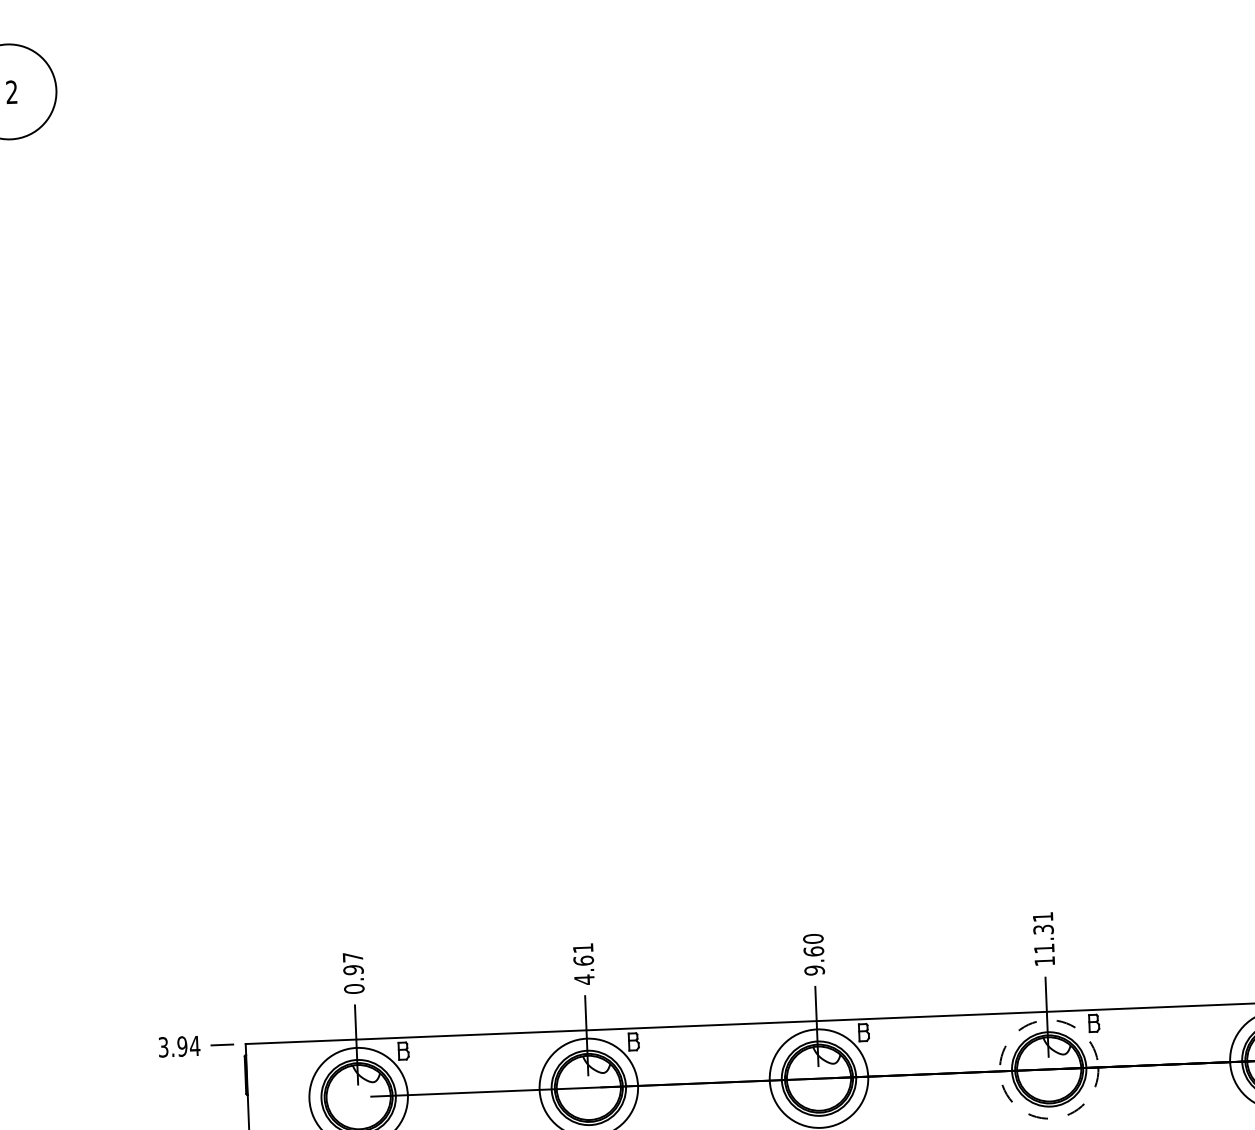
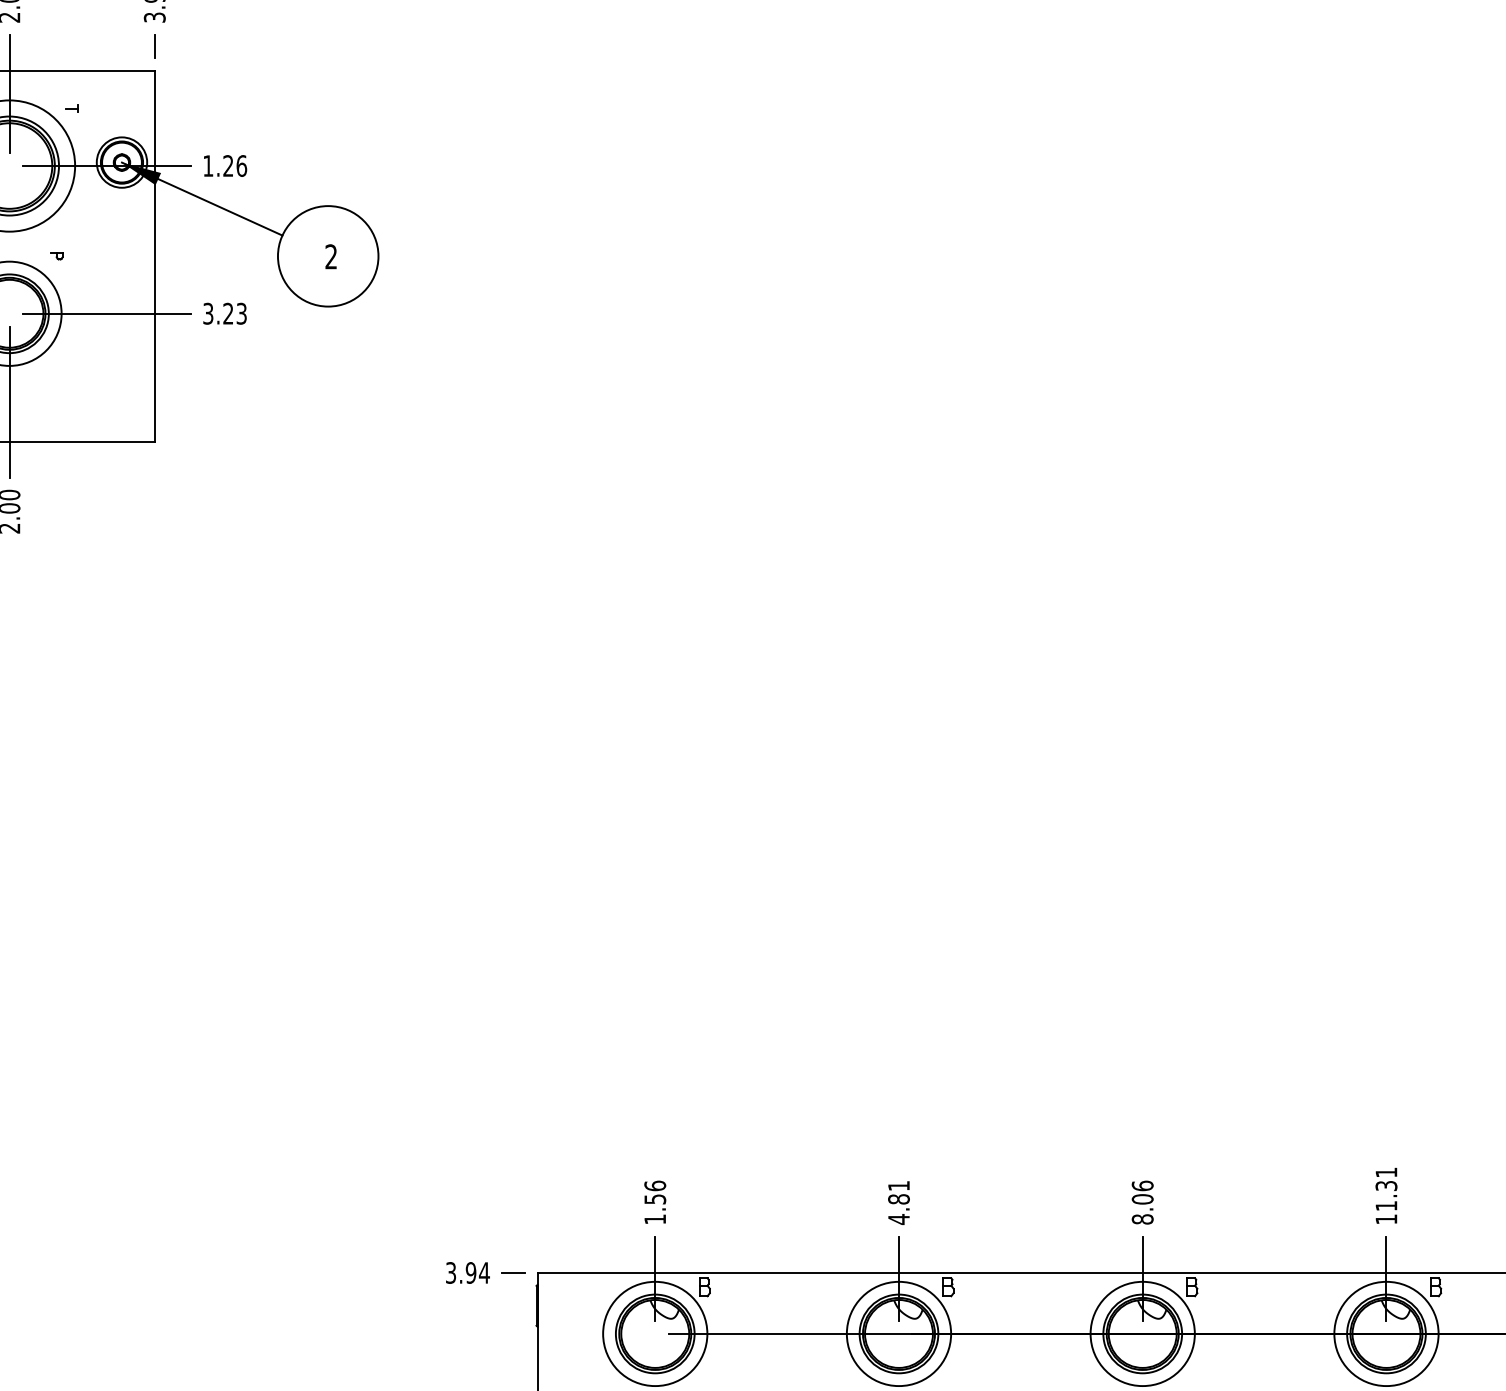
text: (813, 954) -> (1142, 1202), 9.60 -> 8.06
text: (583, 960) -> (898, 1199), 4.61 -> 4.81
text: (353, 973) -> (655, 1202), 0.97 -> 1.56
circle: (1049, 1068) -> (1386, 1333), dashed -> solid

